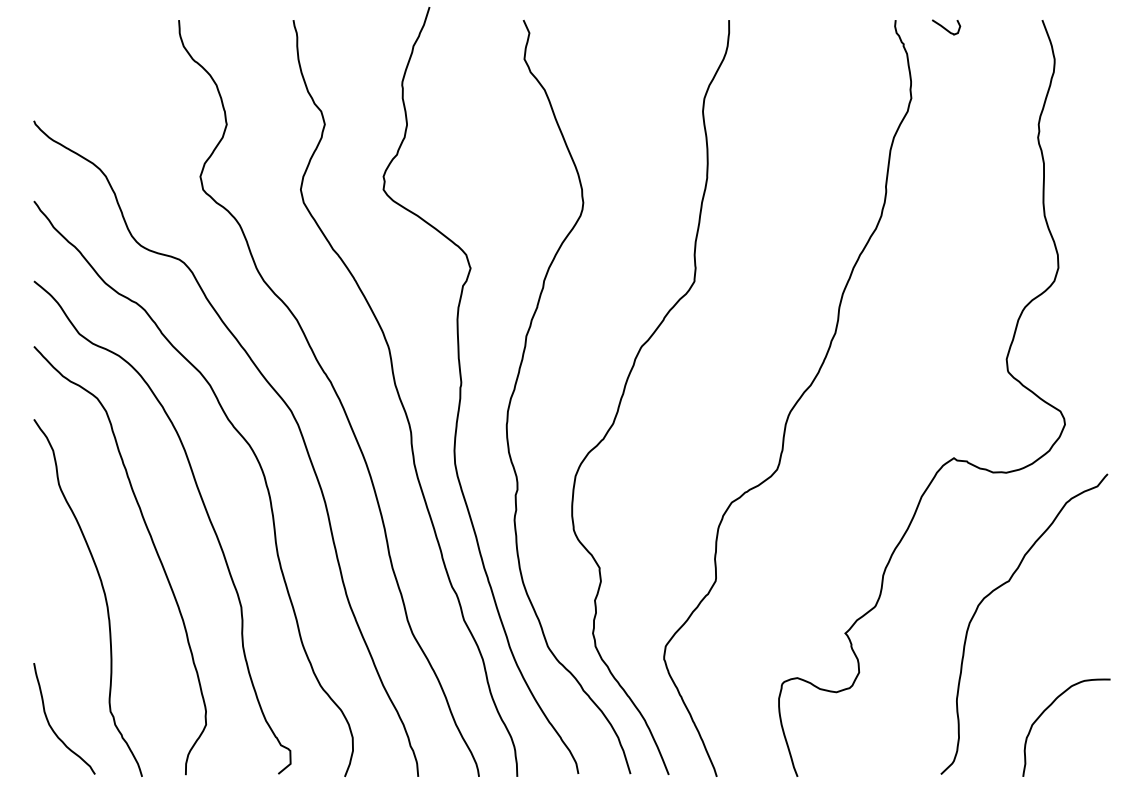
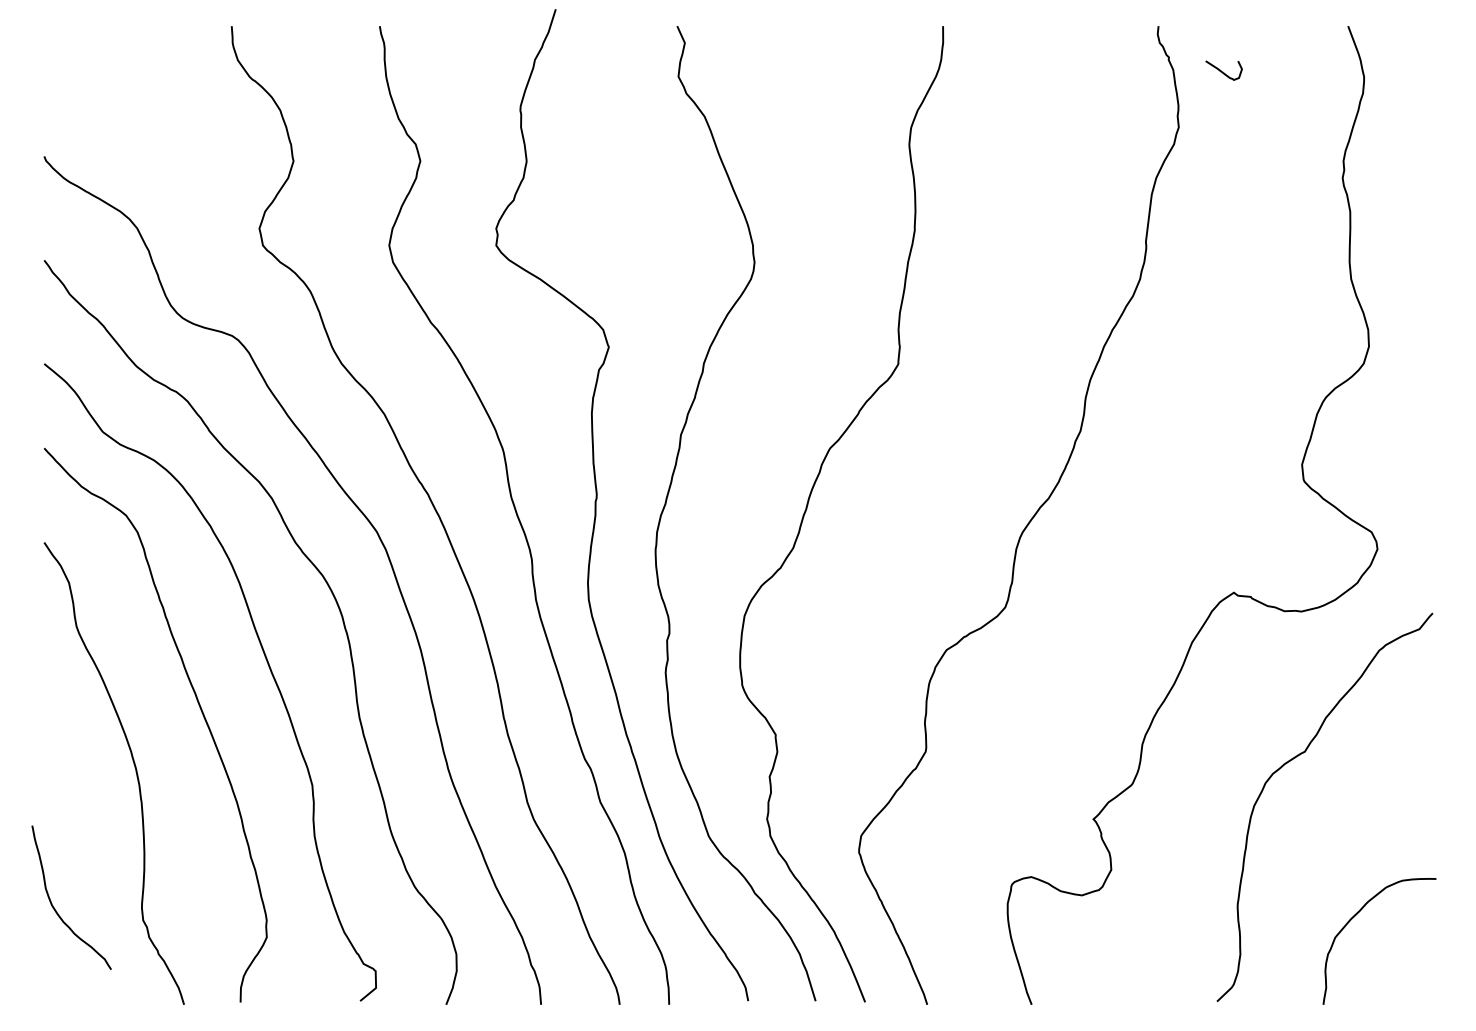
curve: (945, 28) -> (1222, 71), moved
curve: (52, 727) -> (55, 908), moved

